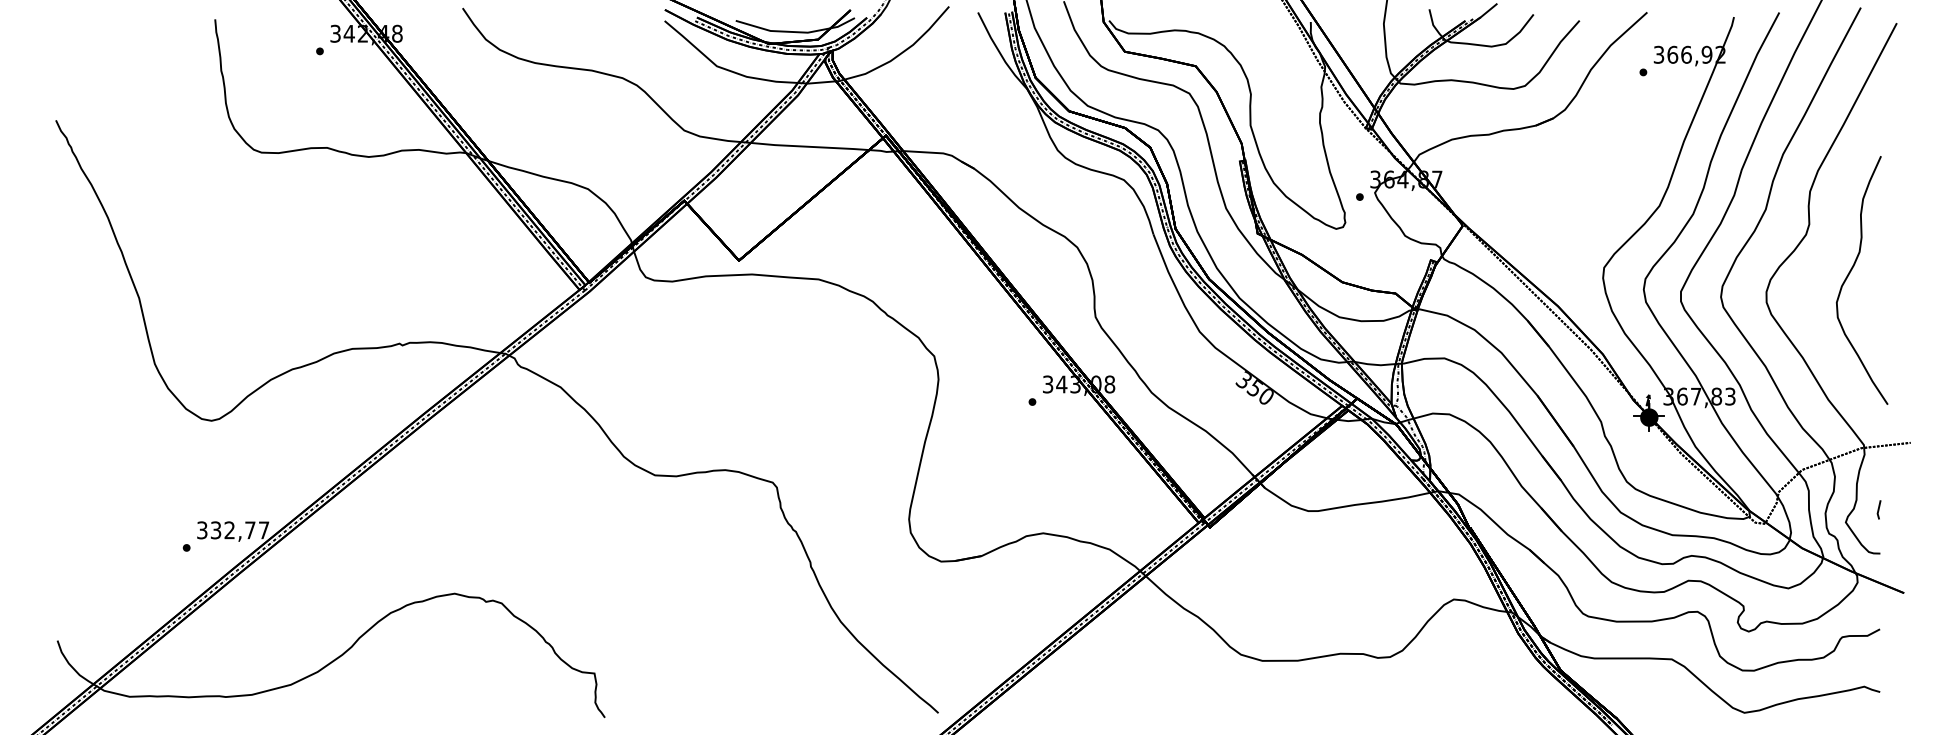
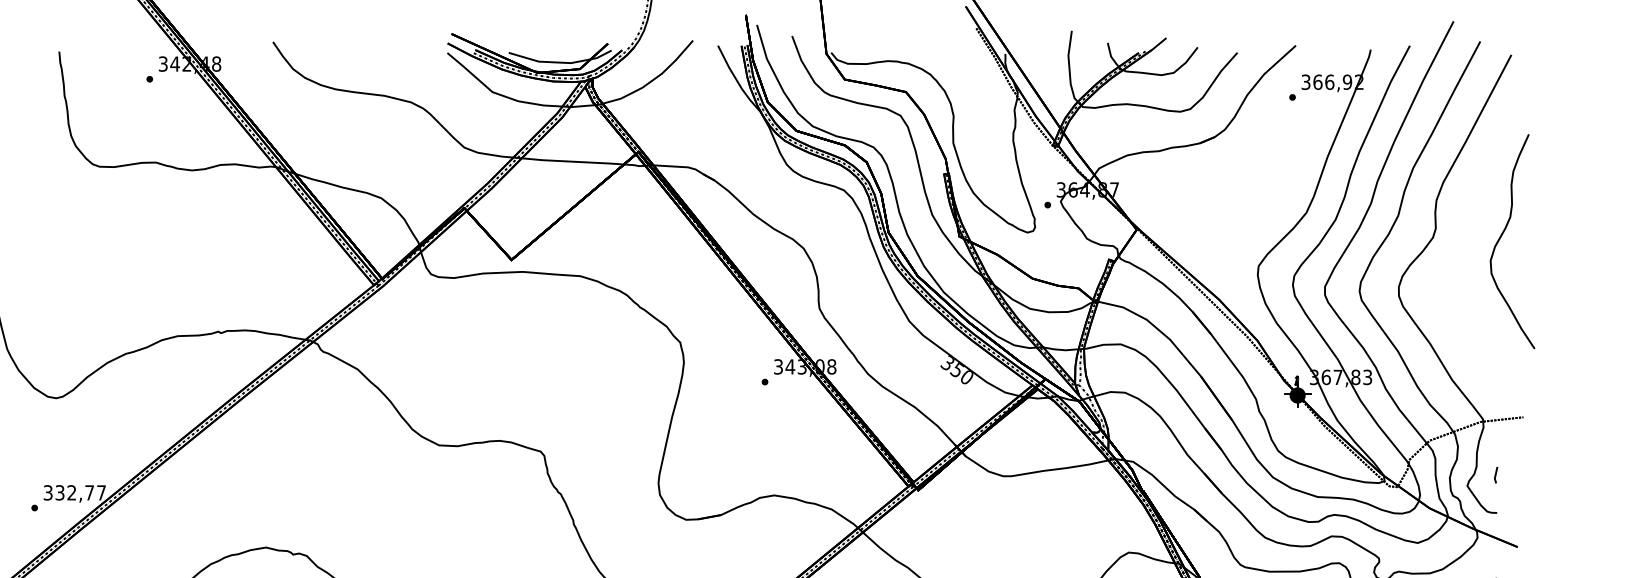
curve: (1850, 273) -> (1502, 235), moved

